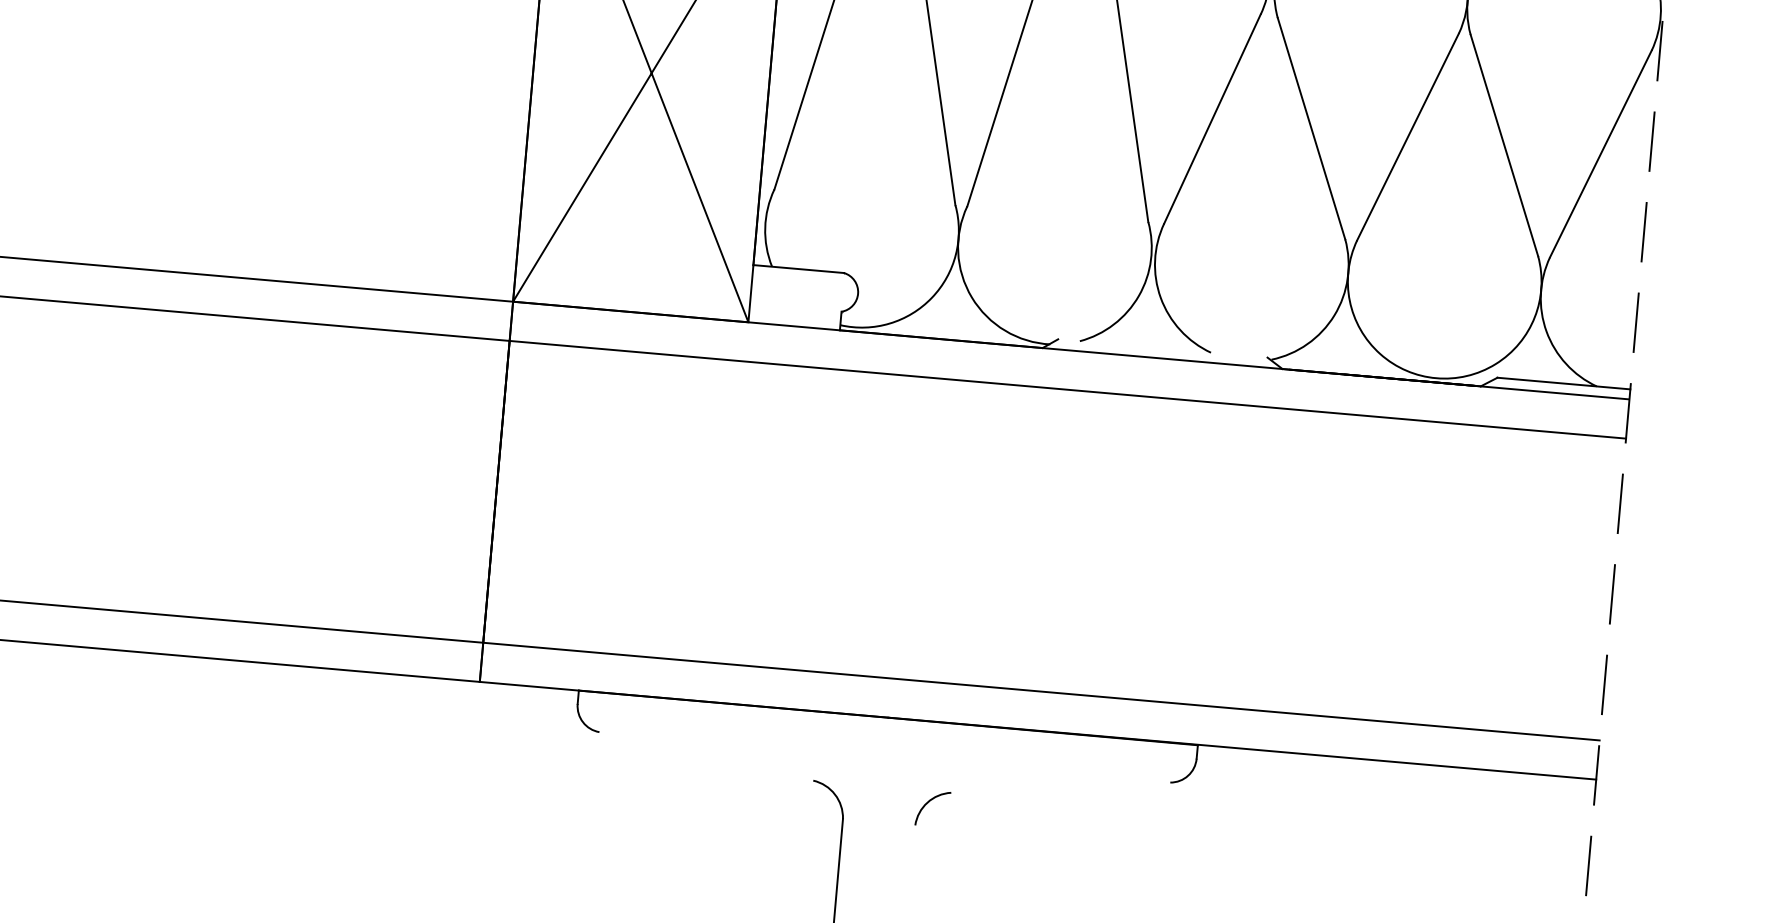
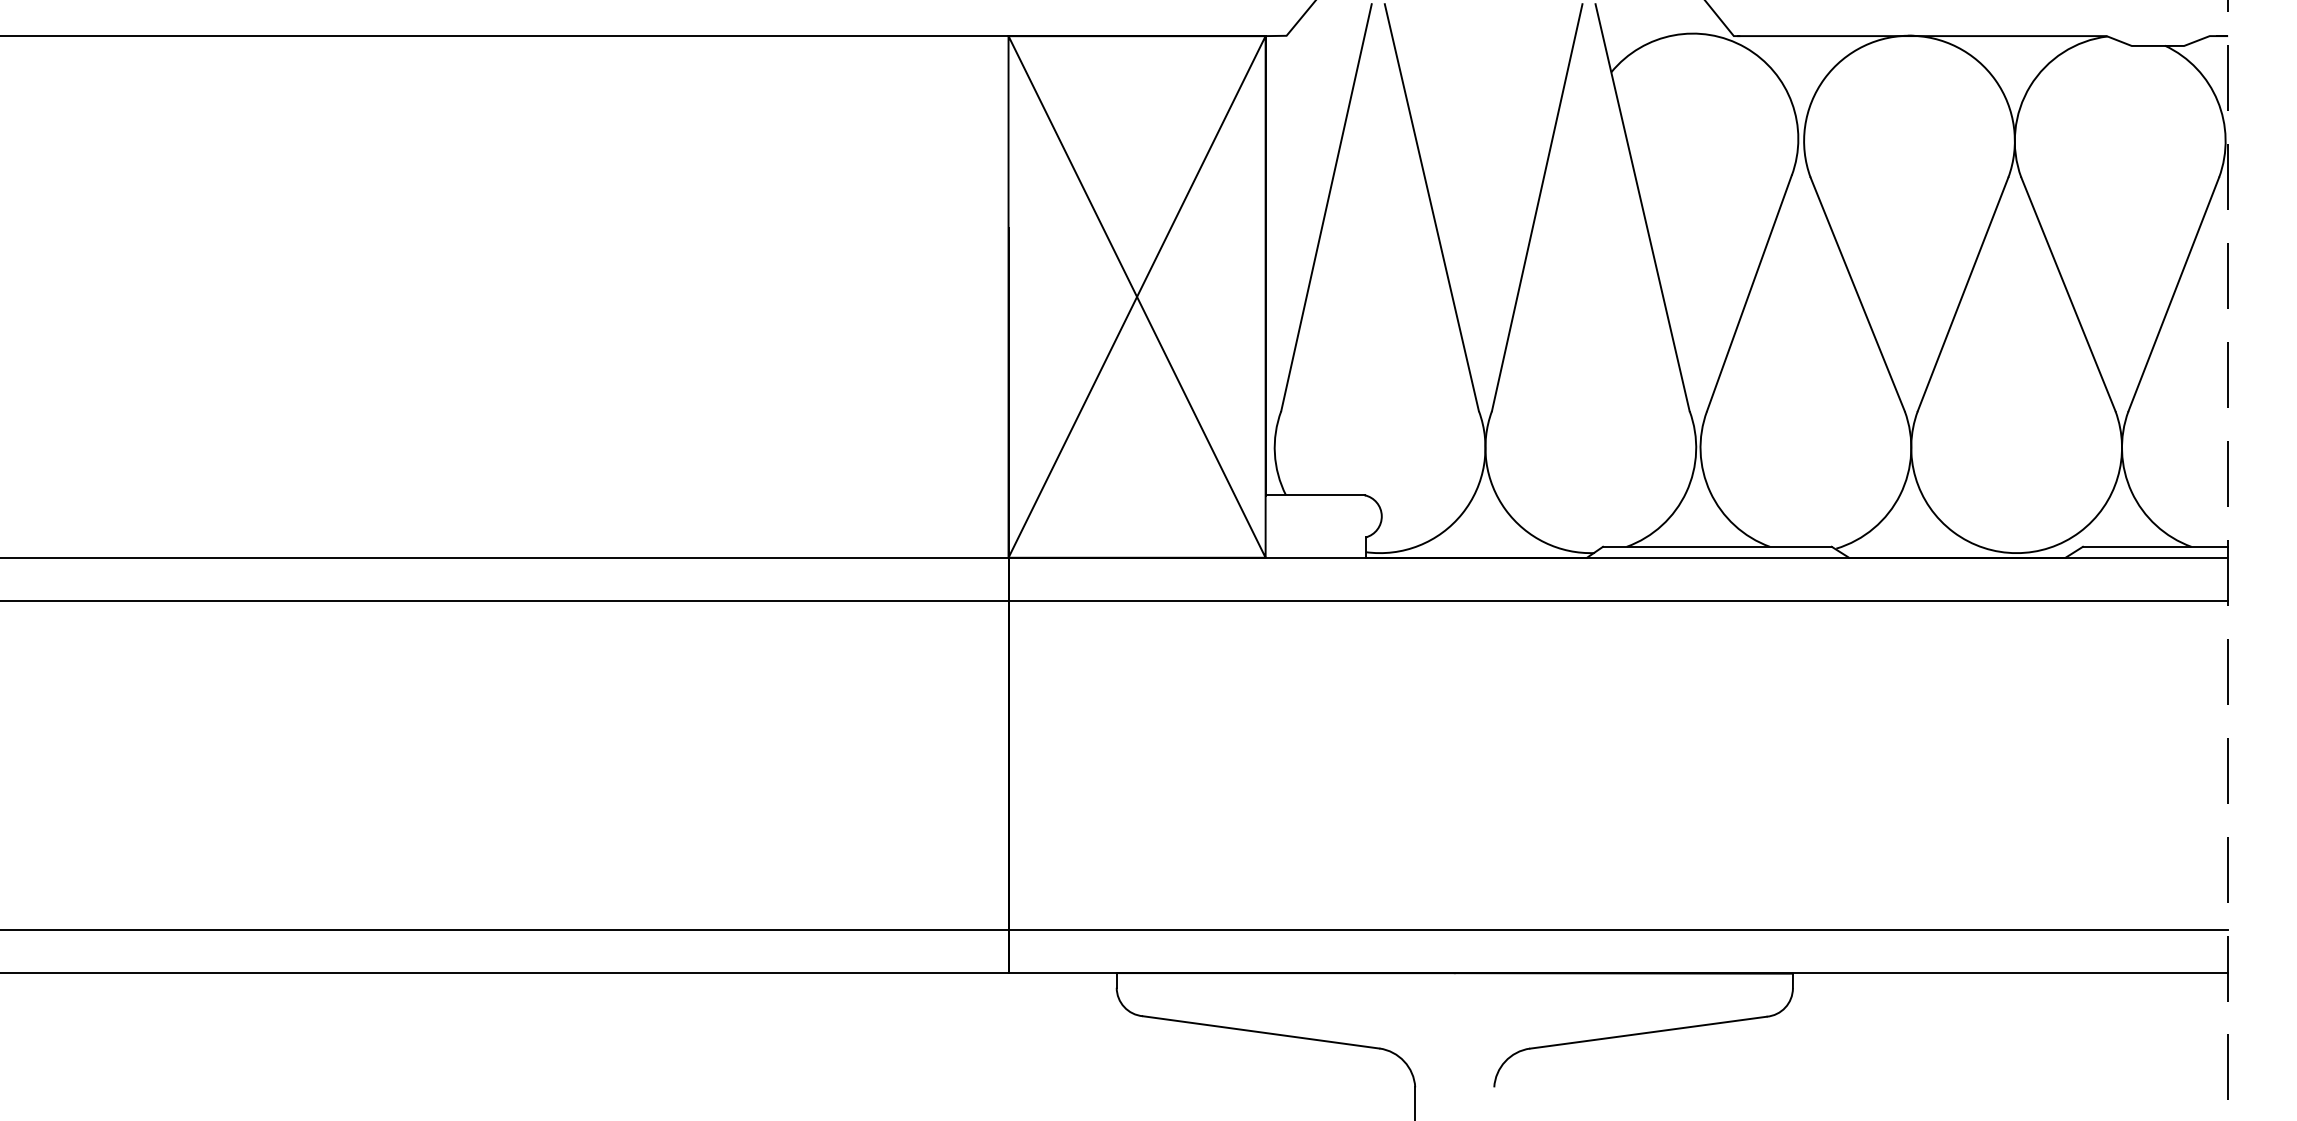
line: (1162, 348) -> (1717, 546), added
line: (706, 756) -> (1261, 1032), added
line: (1060, 787) -> (1648, 1032), added

